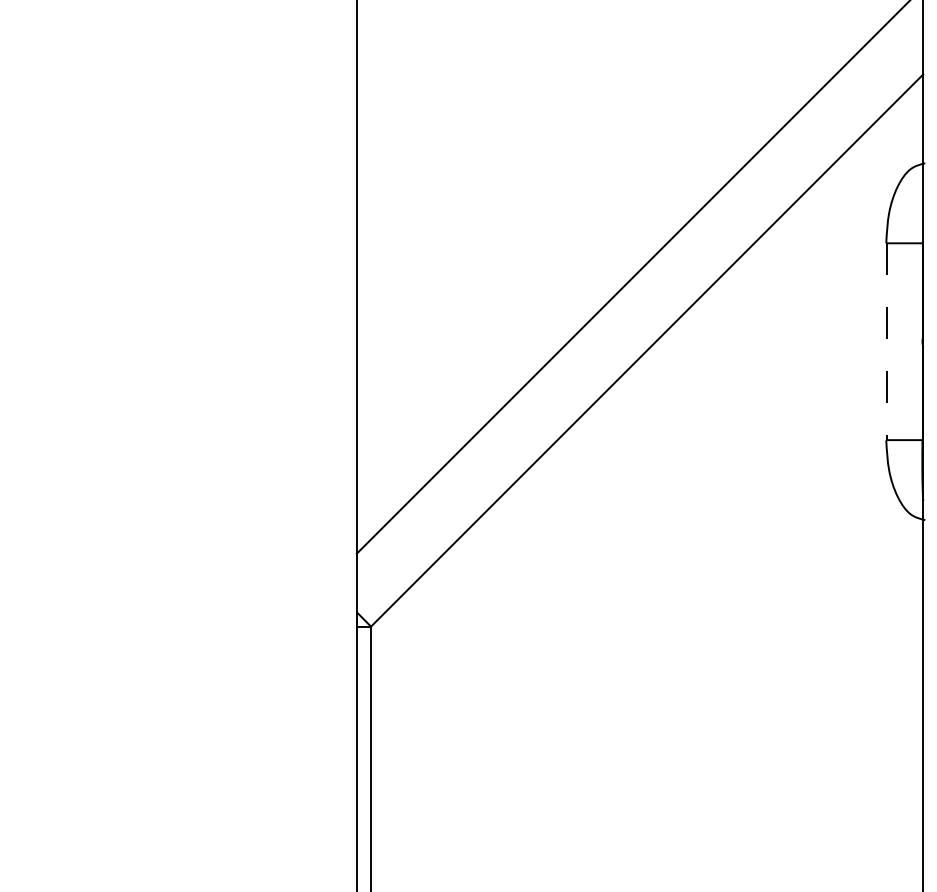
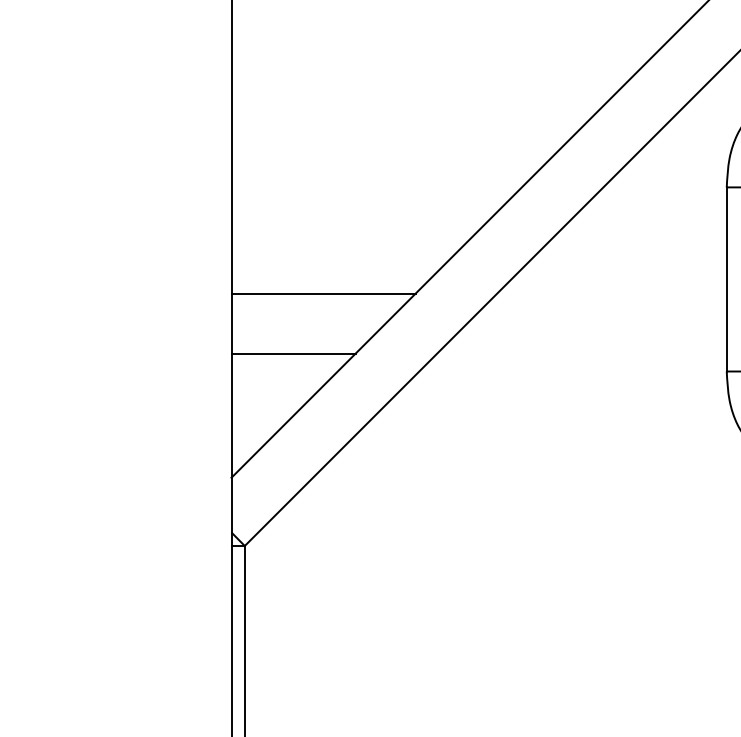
line: (886, 342) -> (726, 280), dashed -> solid
line: (454, 356) -> (322, 293), added
line: (422, 420) -> (292, 353), added

